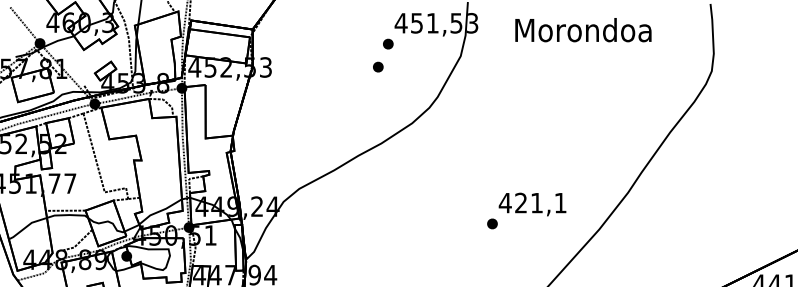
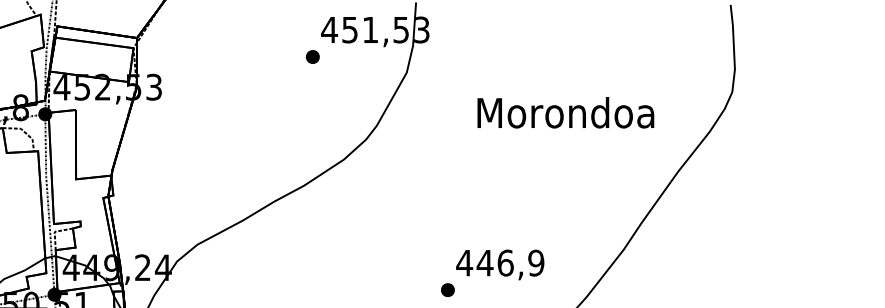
text: (583, 30) -> (565, 113), moved
part: (378, 66) -> (300, 86), removed
text: (540, 202) -> (510, 262), 421,1 -> 446,9

